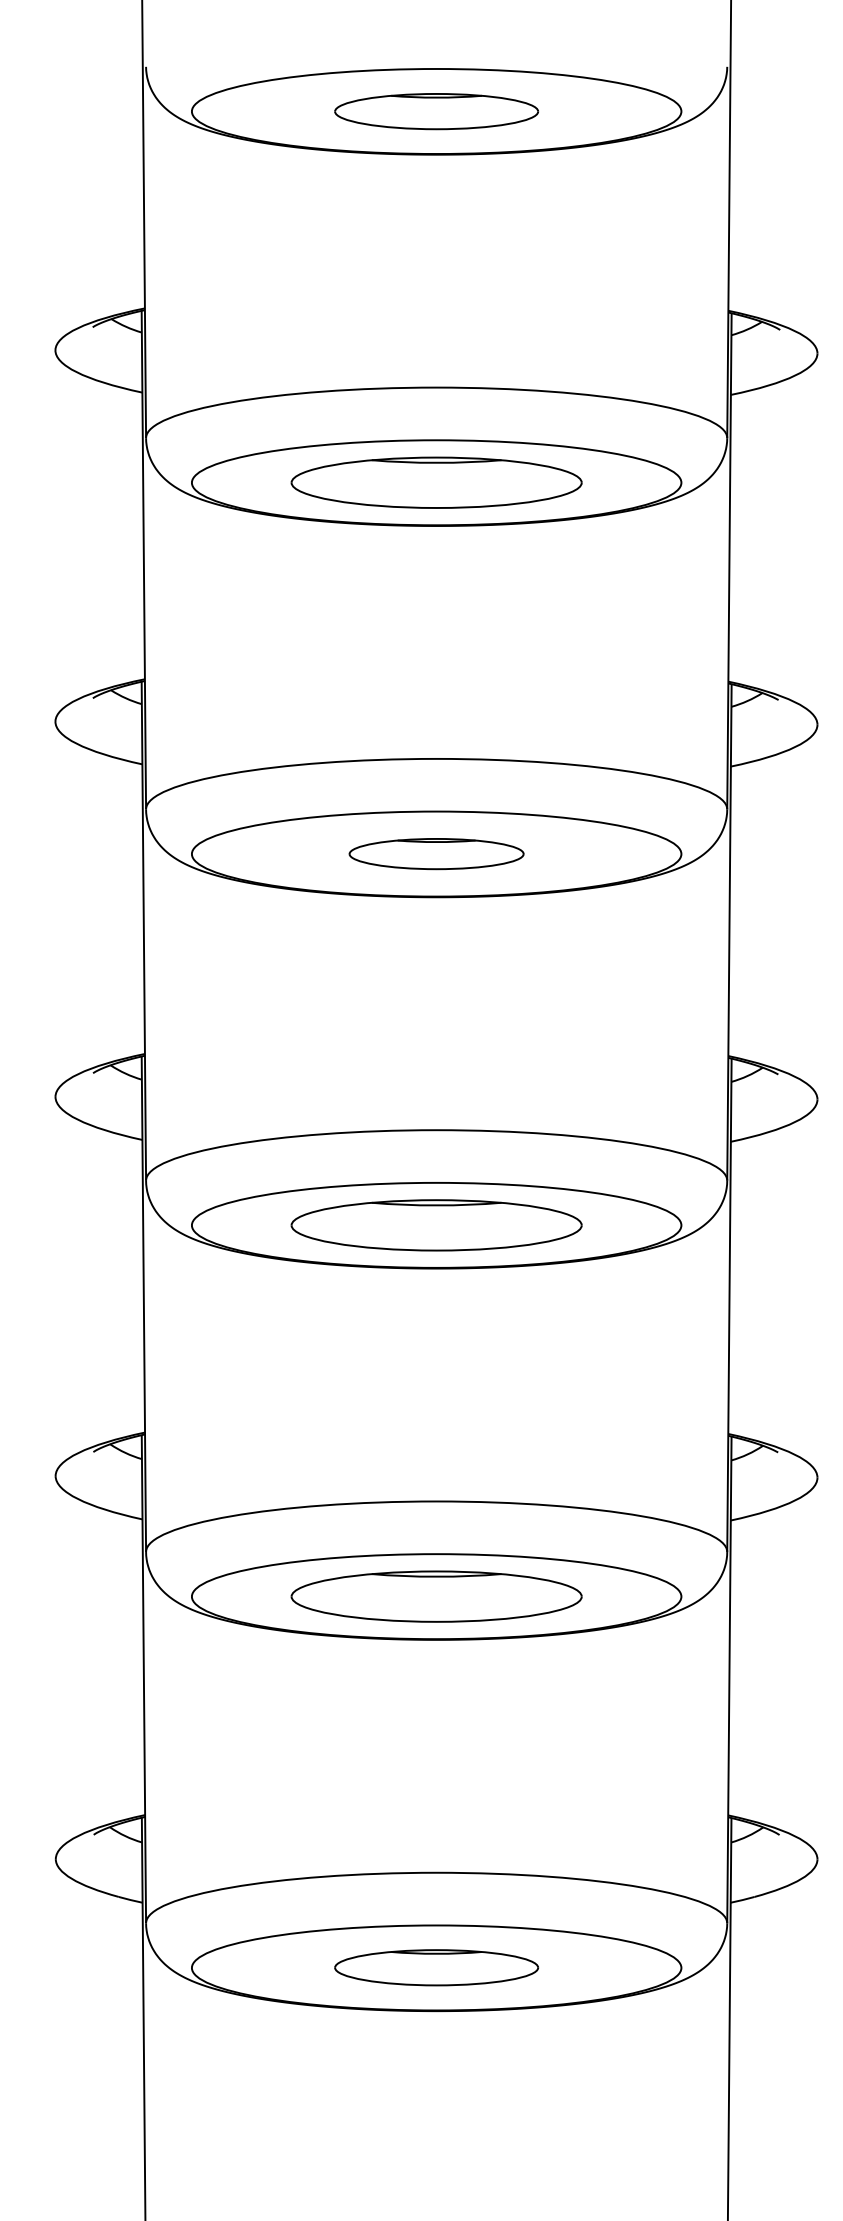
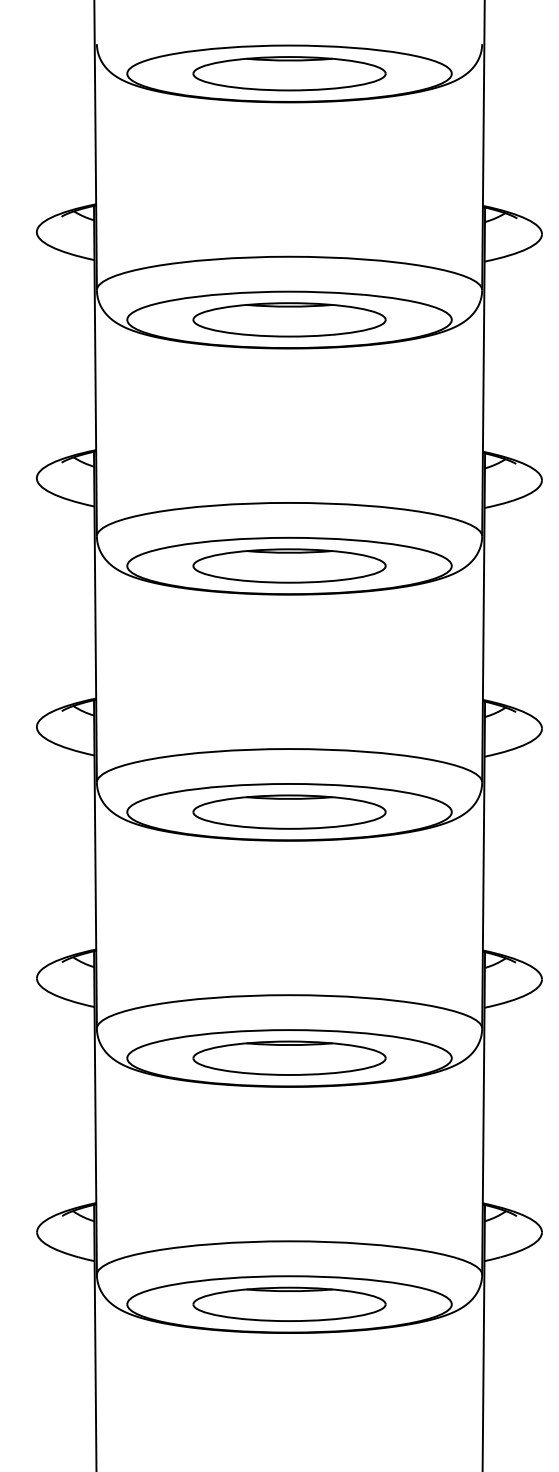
part: (436, 111) -> (289, 73), size x1.43
part: (436, 853) -> (289, 565), size x1.67
part: (436, 1966) -> (289, 1303), size x1.43

